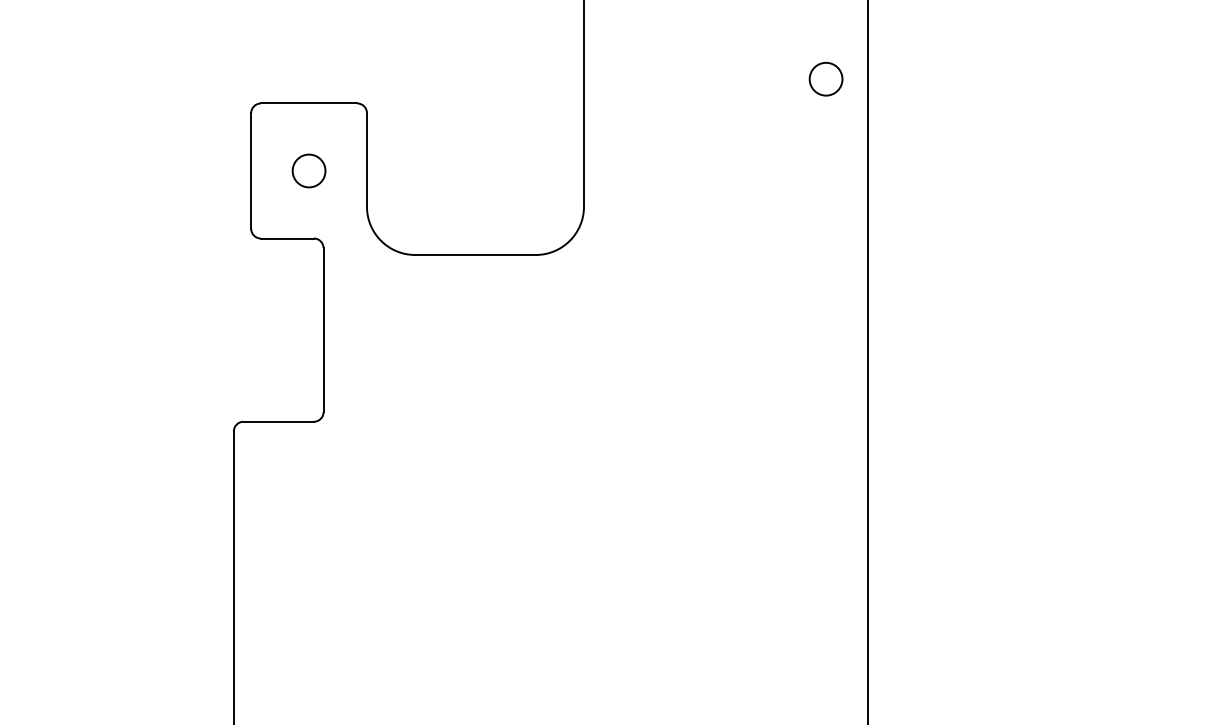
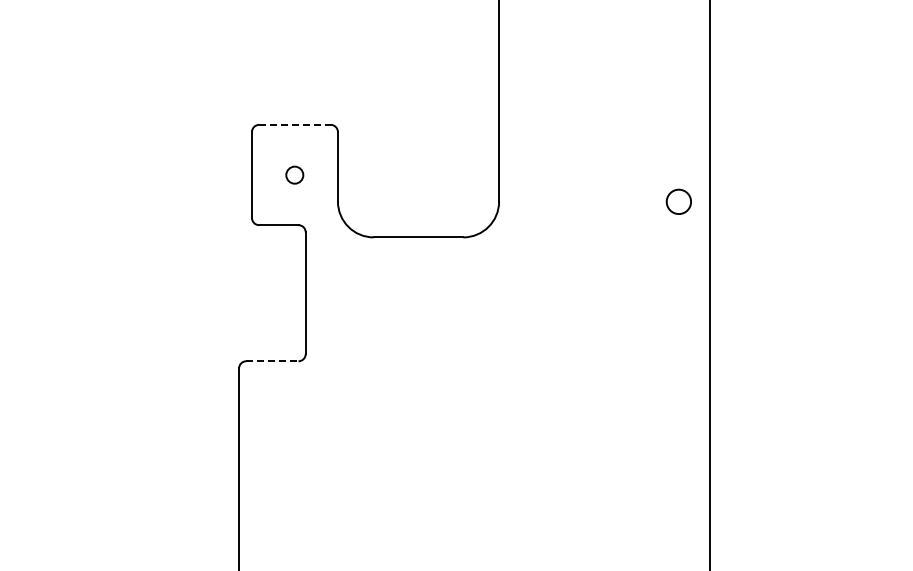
circle: (825, 78) -> (678, 201), moved
line: (308, 102) -> (294, 124), solid -> dashed
circle: (308, 171) -> (294, 175), size x0.7
line: (278, 422) -> (272, 361), solid -> dashed

